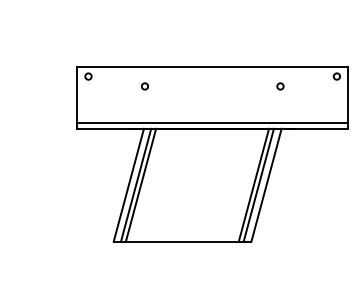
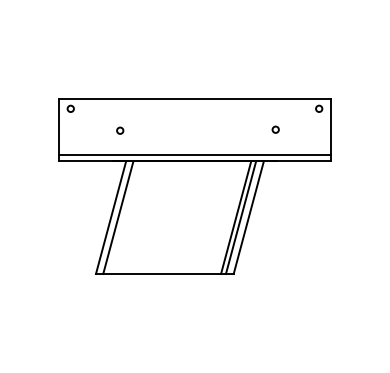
circle: (145, 86) -> (120, 130), moved
circle: (280, 86) -> (275, 129), moved
line: (141, 185) -> (123, 217), removed

